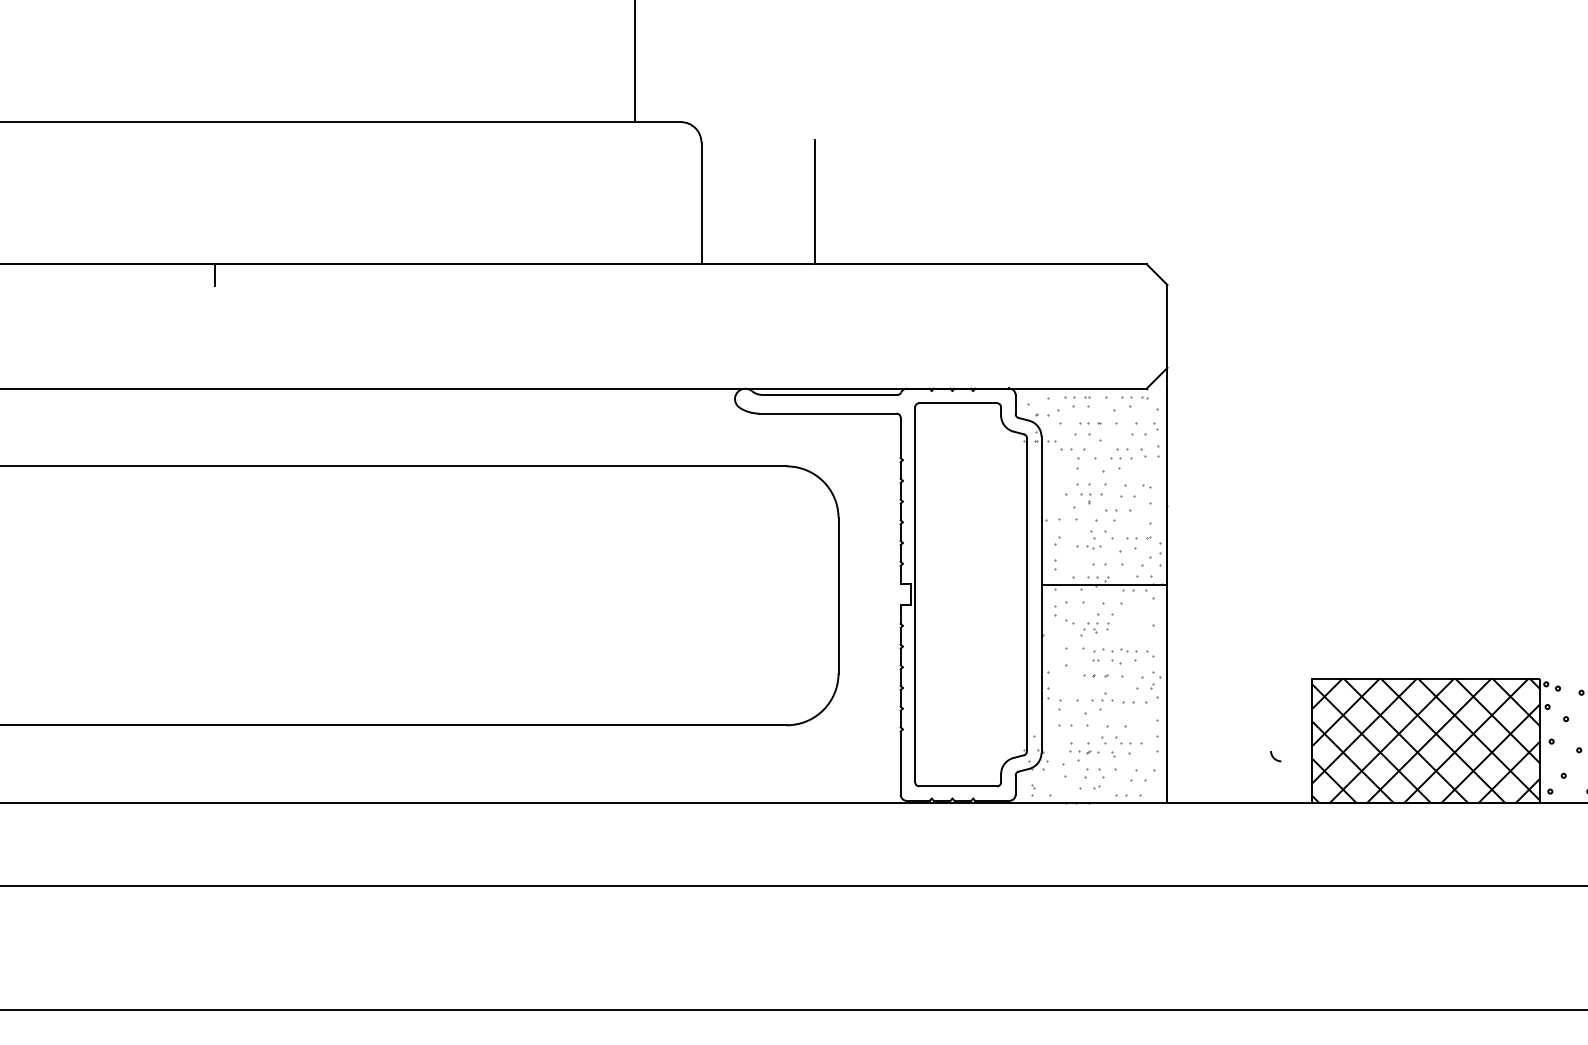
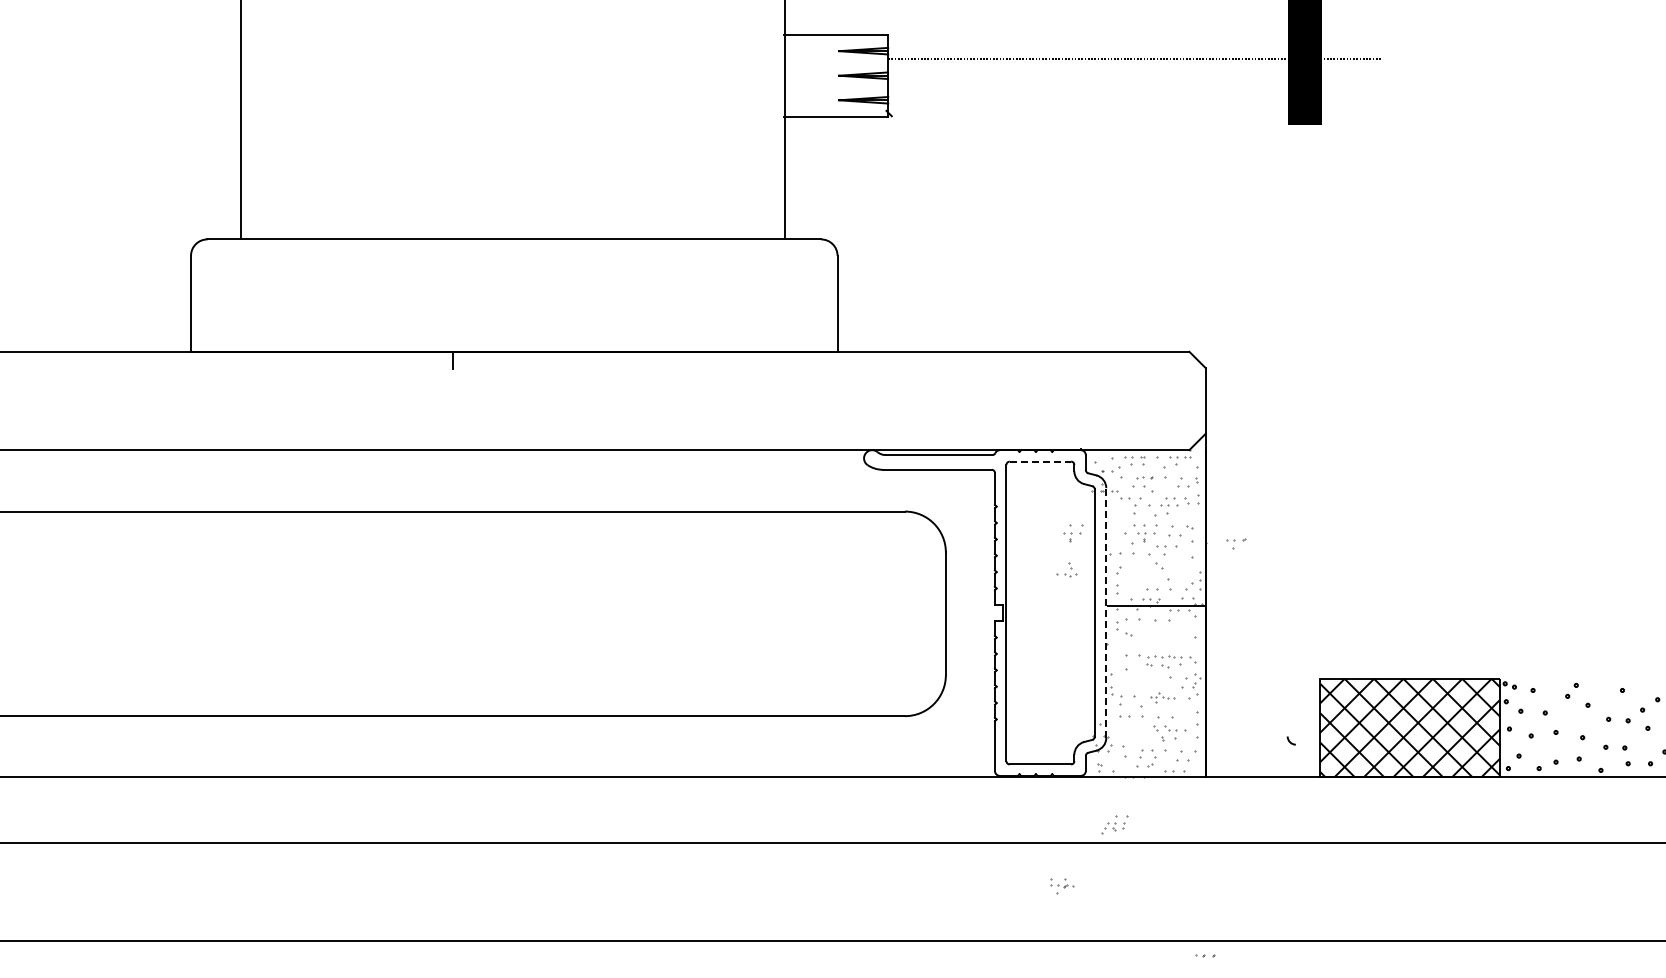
line: (815, 201) -> (927, 302), removed
line: (958, 403) -> (1040, 461), solid -> dashed
part: (1000, 494) -> (1073, 533), added
part: (1088, 539) -> (1066, 569), moved
part: (1139, 542) -> (1236, 543), moved
line: (1041, 595) -> (1106, 613), solid -> dashed
part: (1096, 624) -> (1114, 824), moved
part: (1096, 675) -> (1205, 955), moved
part: (1112, 701) -> (1162, 697), size x0.7
part: (1084, 752) -> (1062, 886), moved

